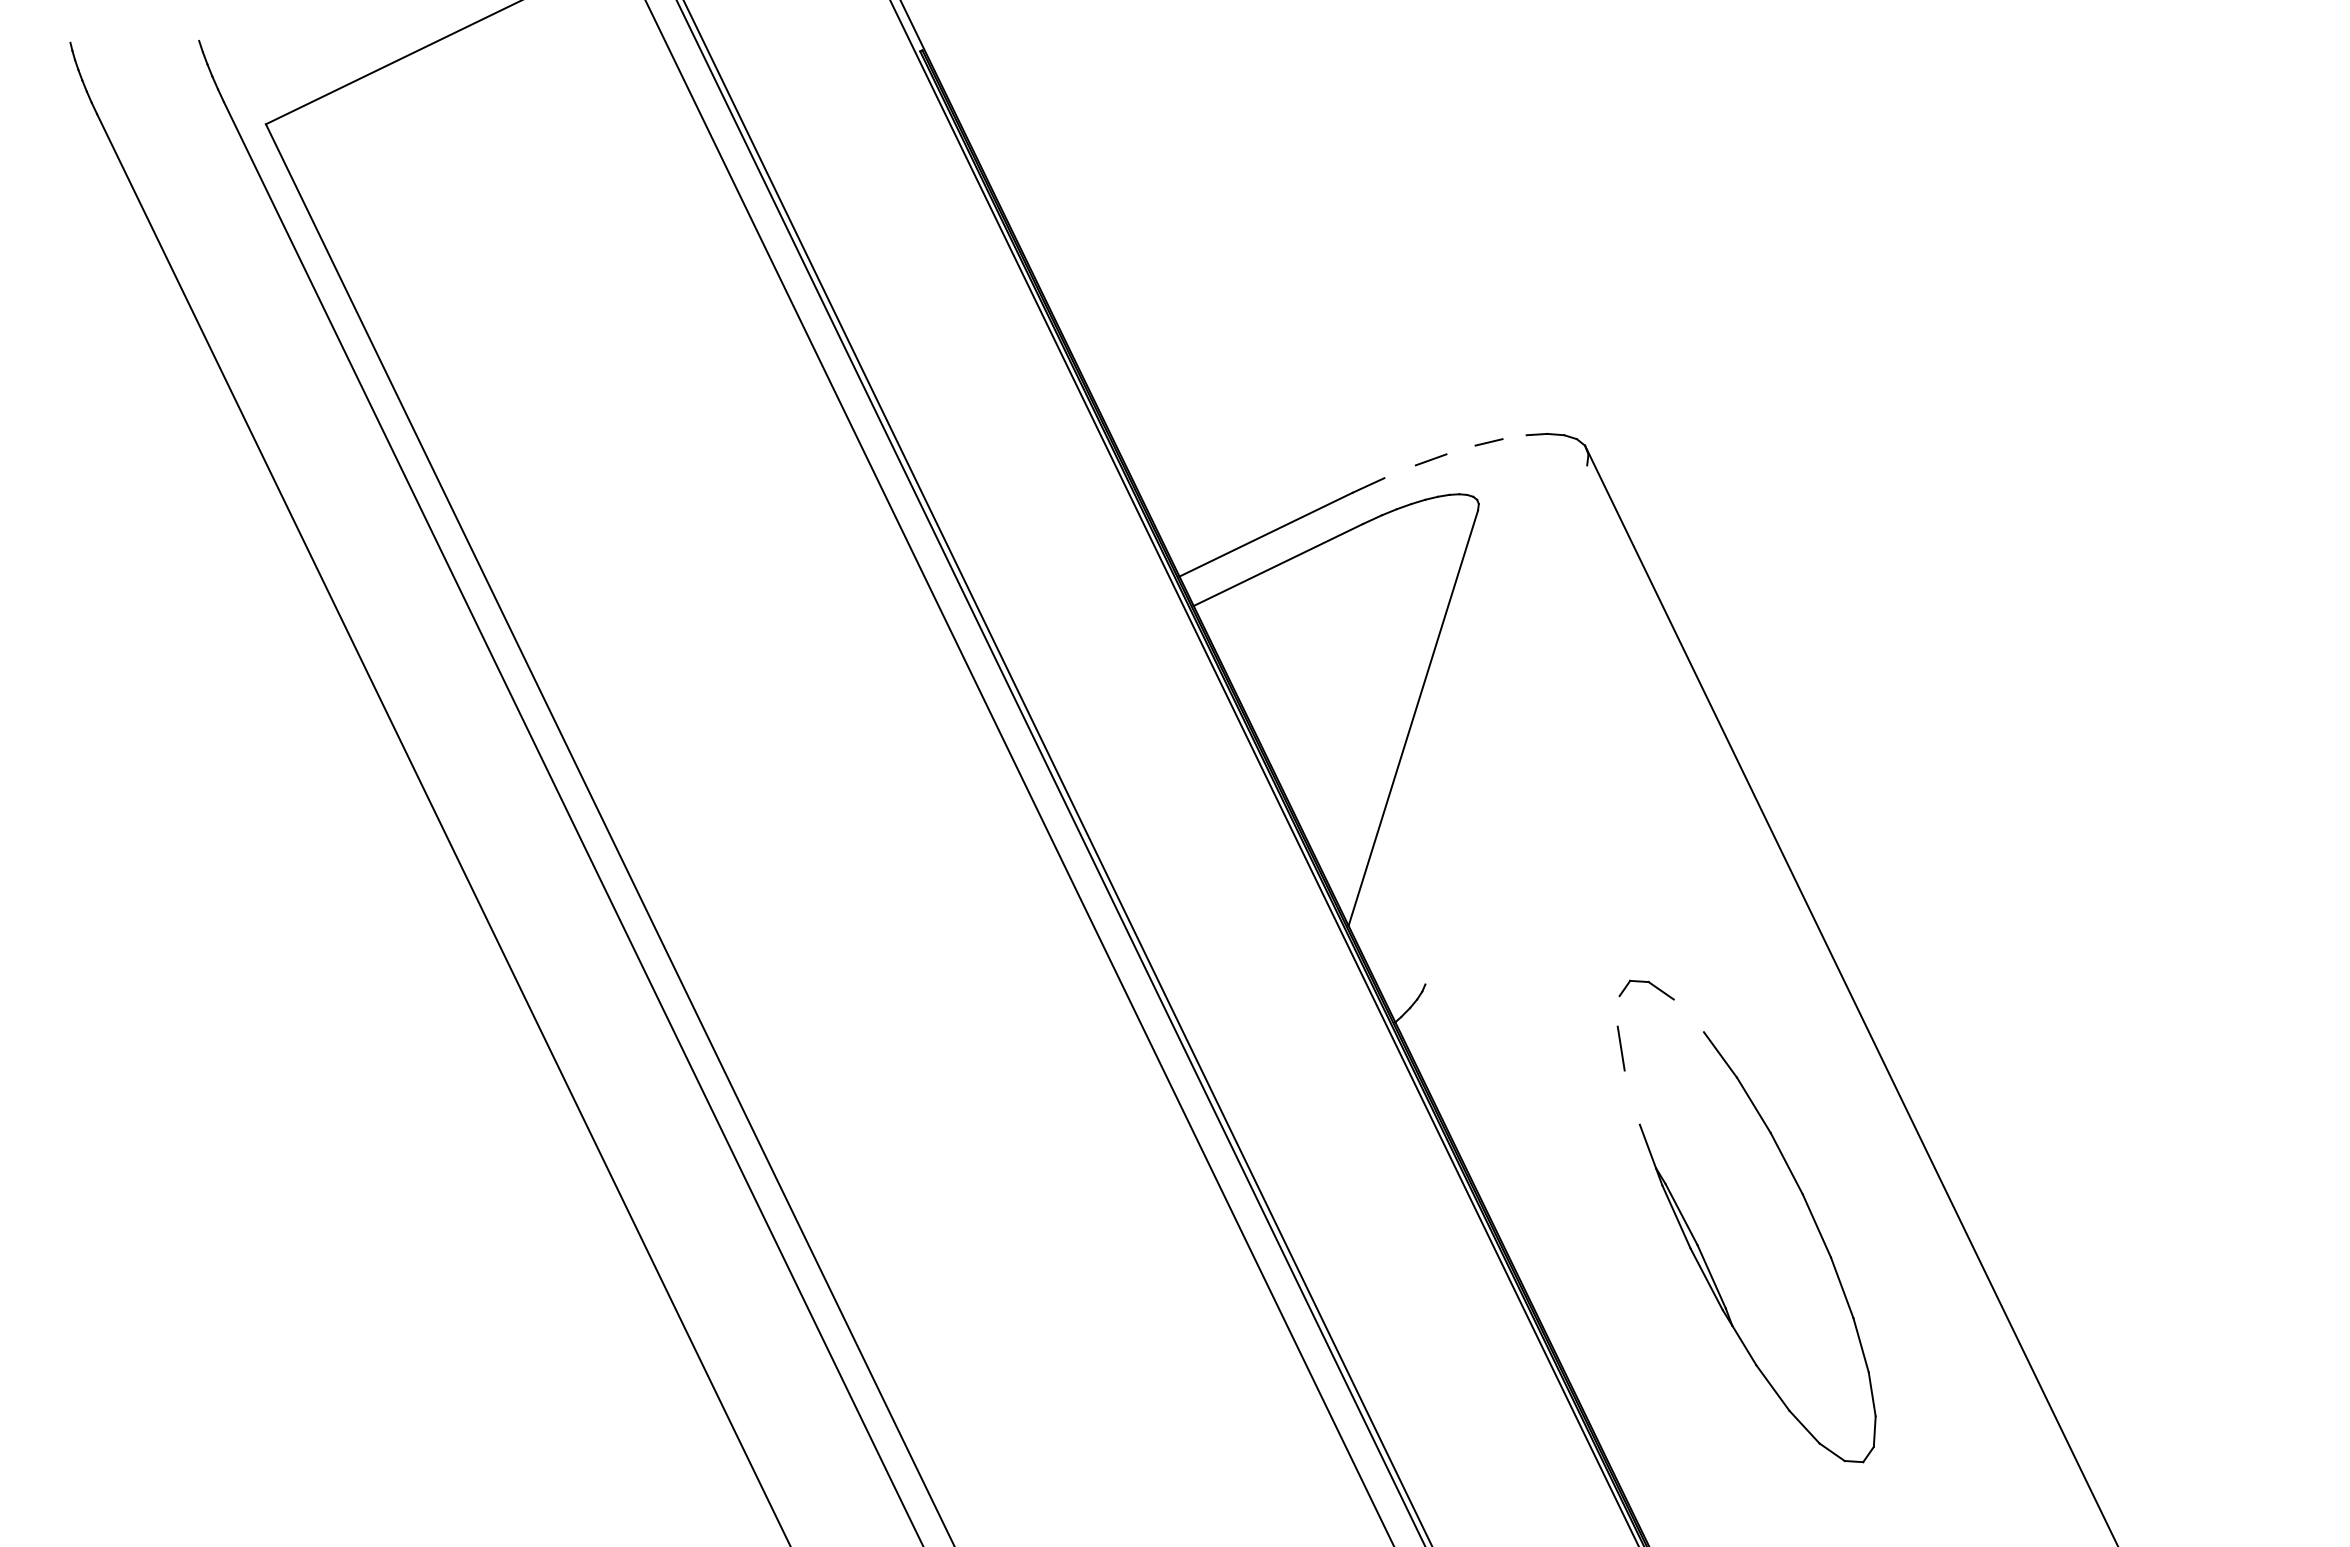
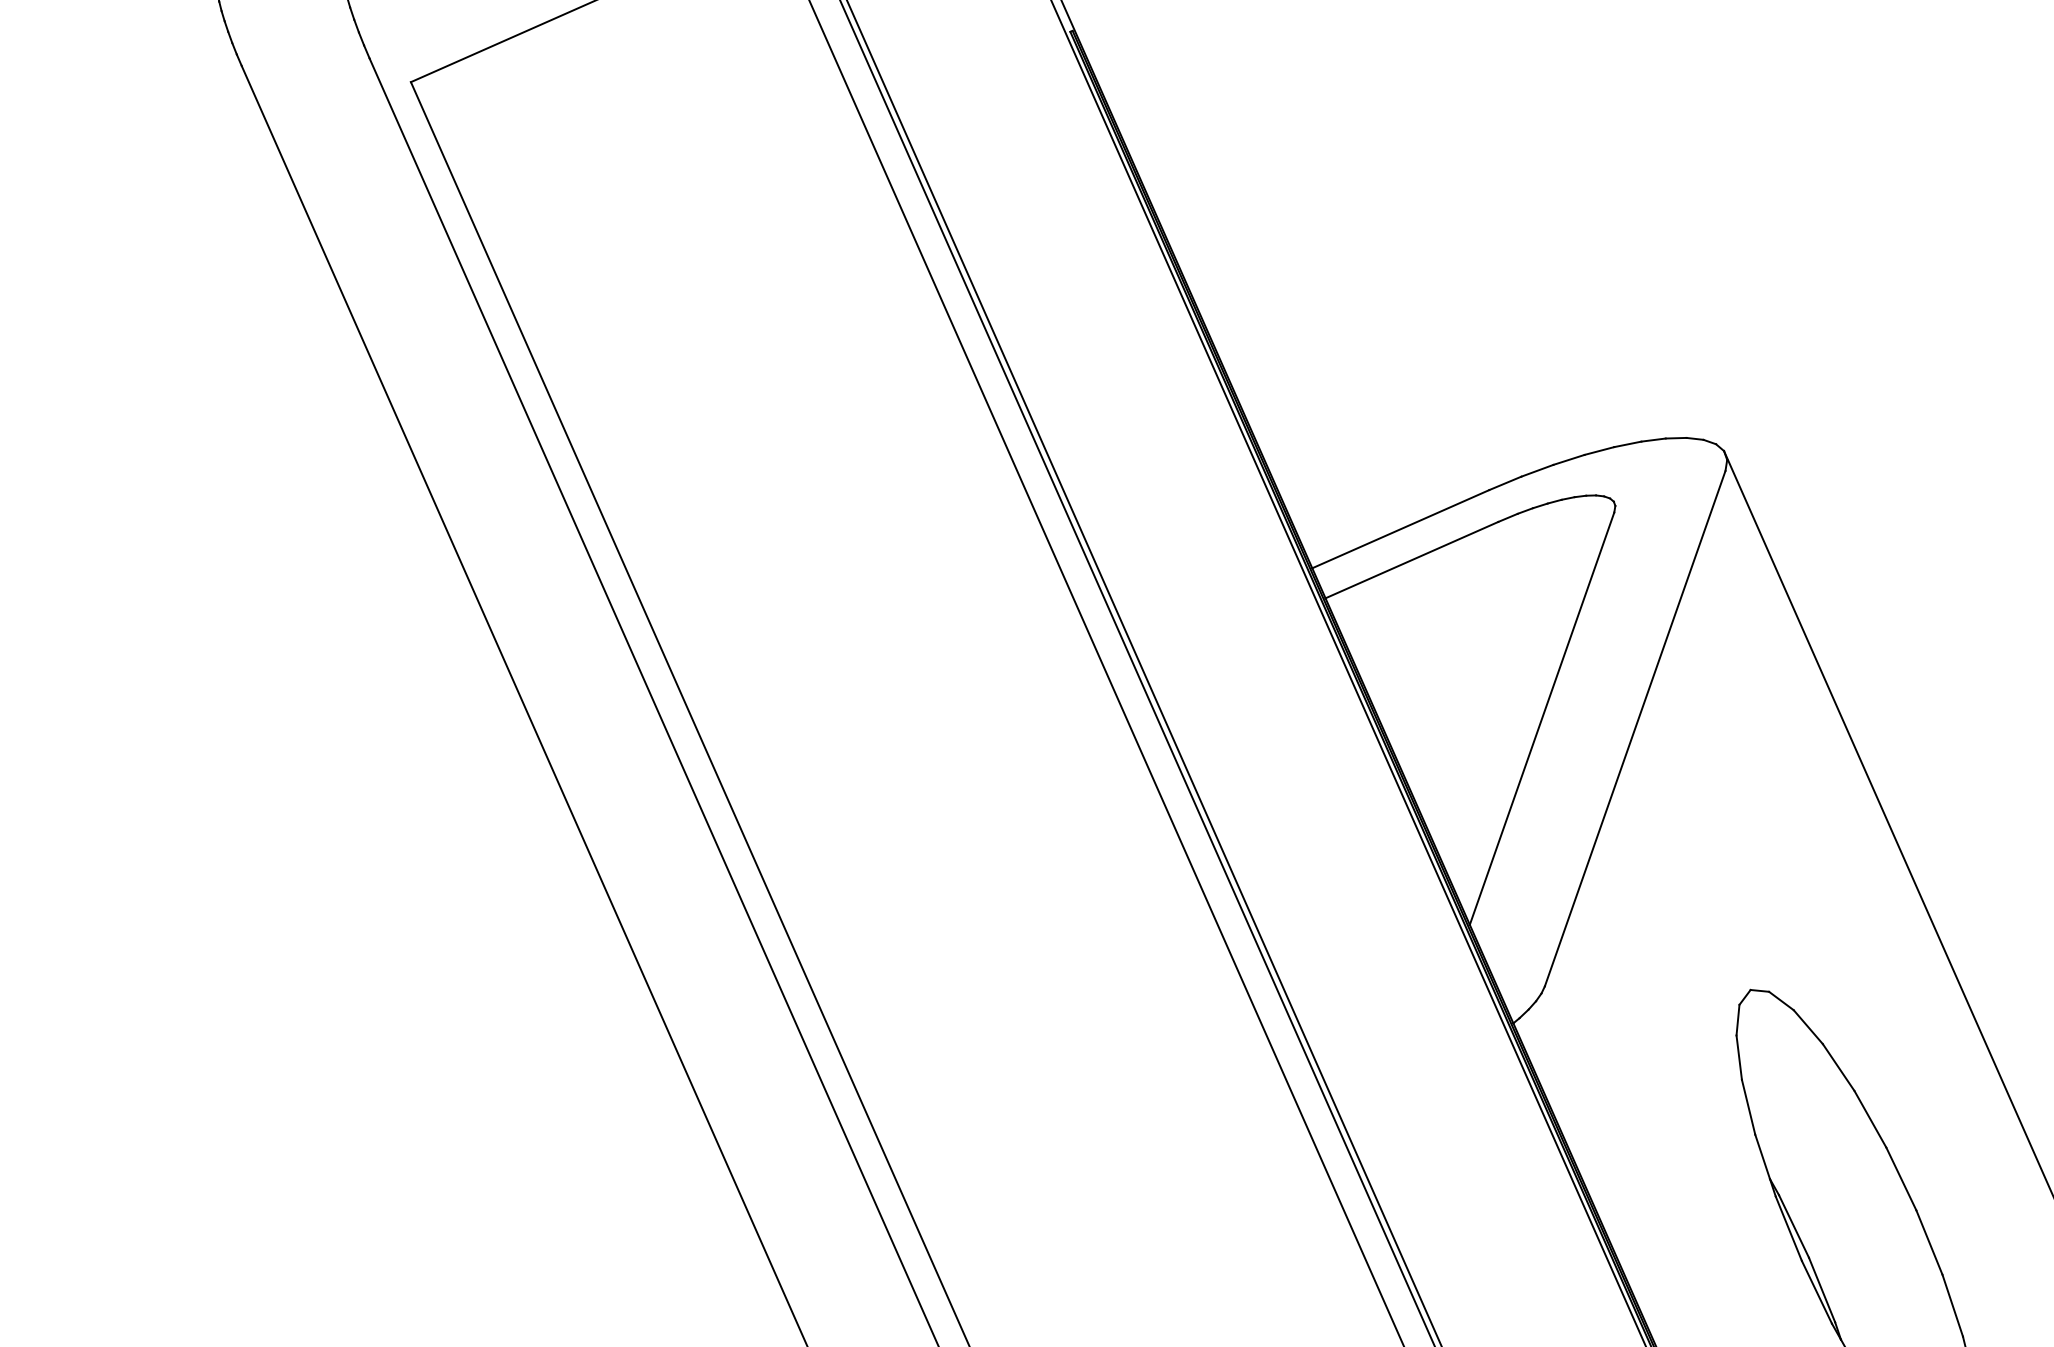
line: (1514, 437) -> (1653, 440), added
line: (1460, 449) -> (1598, 450), added
line: (1399, 471) -> (1536, 470), added
line: (1506, 724) -> (1635, 728), added
line: (1618, 1011) -> (1737, 1020), added
line: (1688, 1015) -> (1807, 1026), added
line: (1631, 1097) -> (1747, 1107), added

